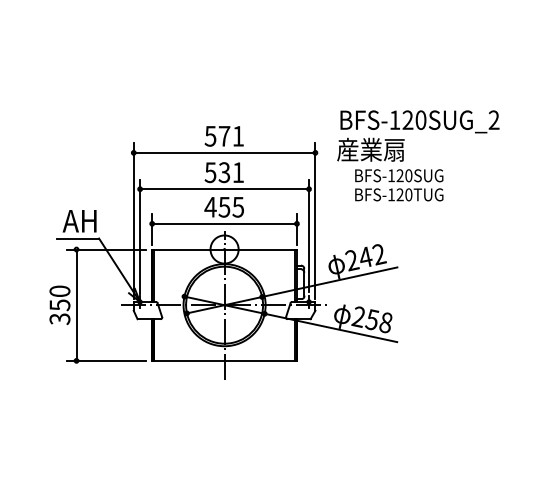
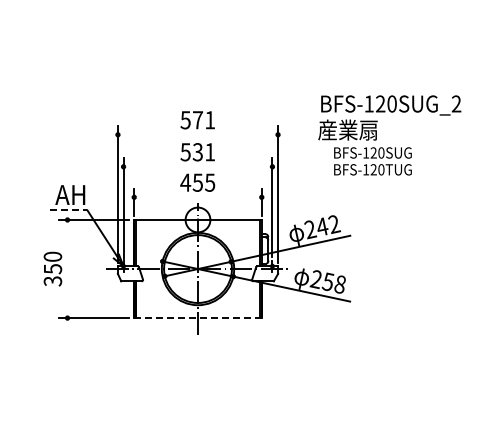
line: (224, 152) -> (197, 134), removed
text: (418, 155) -> (389, 135), moved
line: (224, 188) -> (197, 166), removed
line: (224, 224) -> (197, 197), removed
line: (77, 238) -> (68, 210), solid -> dashed
line: (76, 304) -> (67, 268), removed
line: (225, 361) -> (198, 318), solid -> dashed

